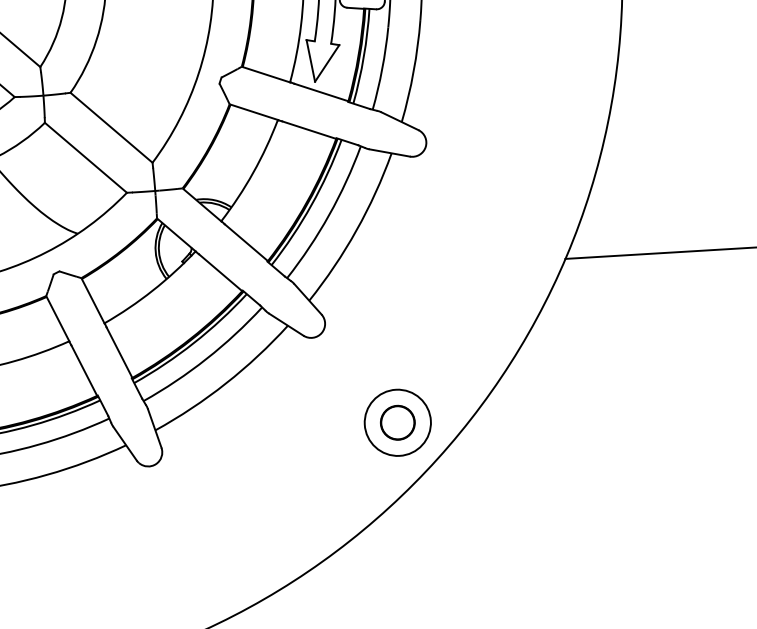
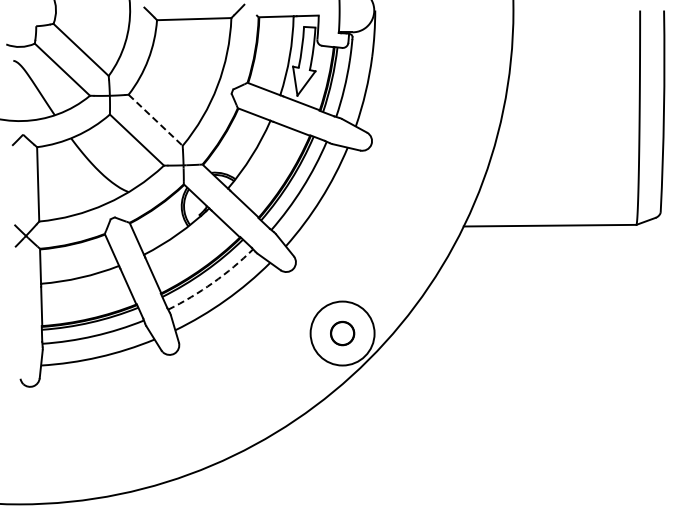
line: (112, 128) -> (156, 120), solid -> dashed
arc: (207, 358) -> (213, 282), solid -> dashed
circle: (397, 422) -> (342, 333), size x1.4

